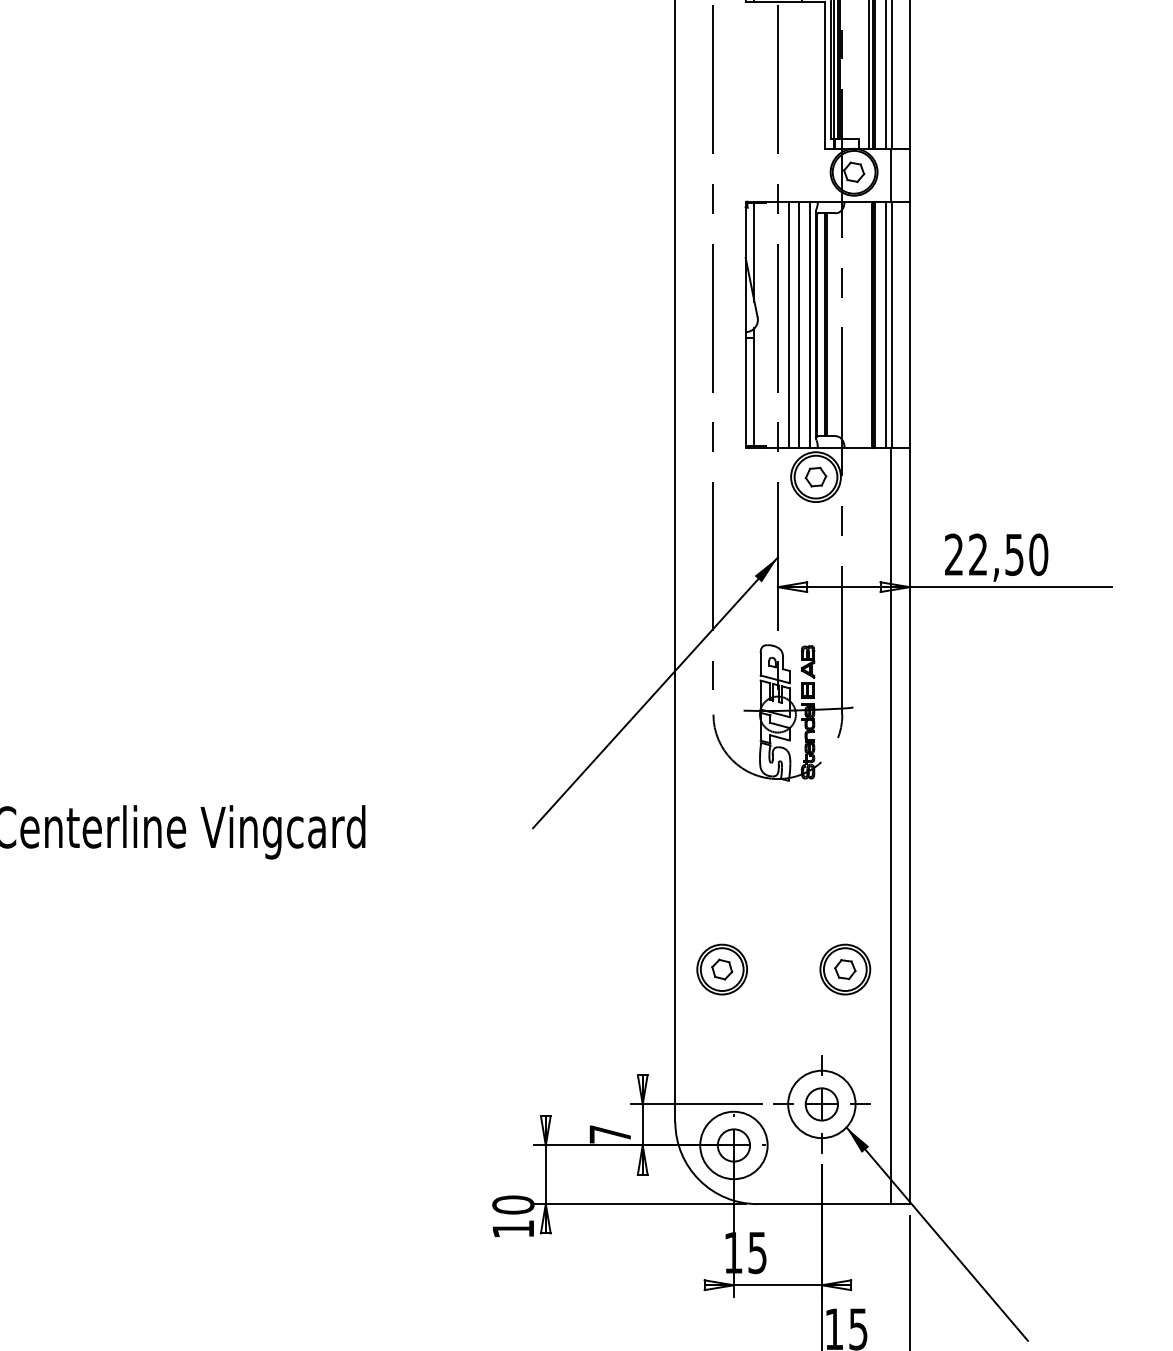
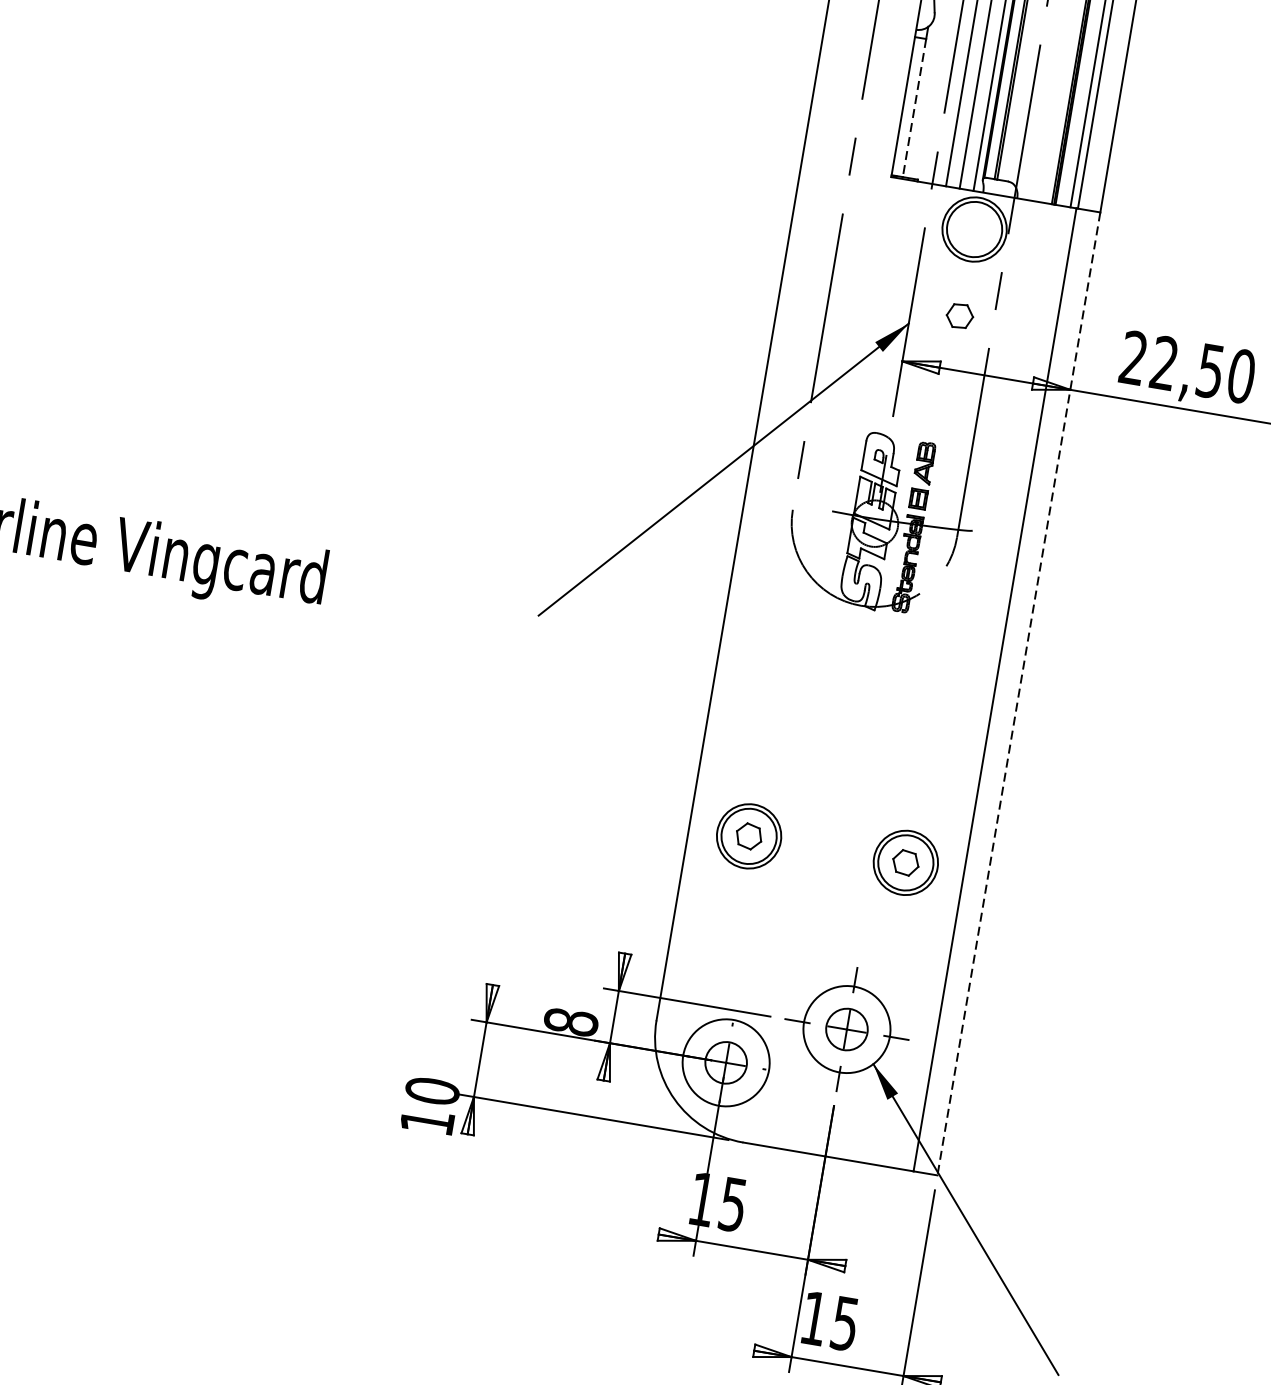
line: (754, 392) -> (914, 108), solid -> dashed
part: (815, 476) -> (959, 315), moved
line: (909, 826) -> (1018, 694), solid -> dashed
text: (610, 1134) -> (571, 1022), 7 -> 8

